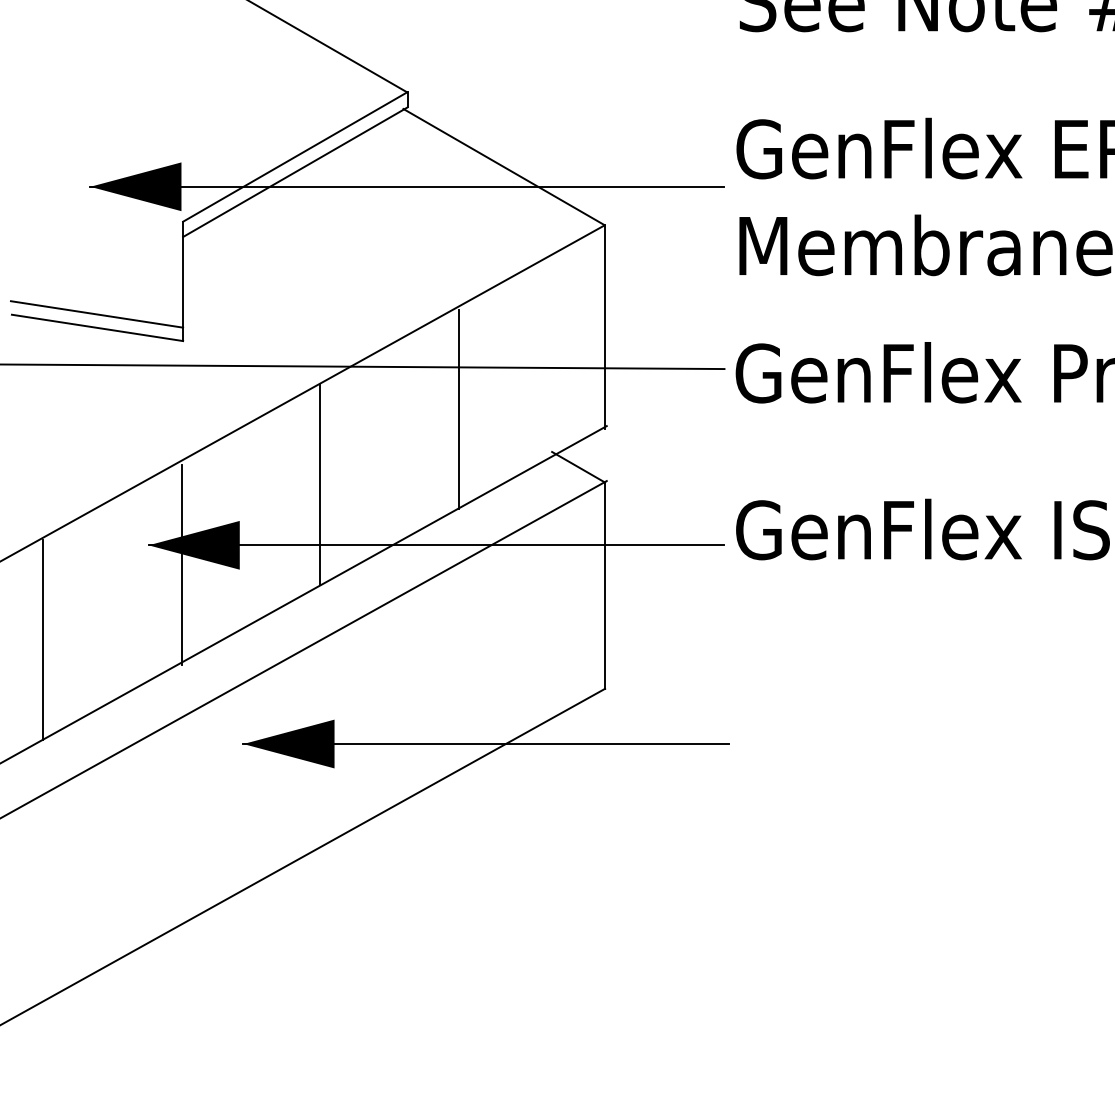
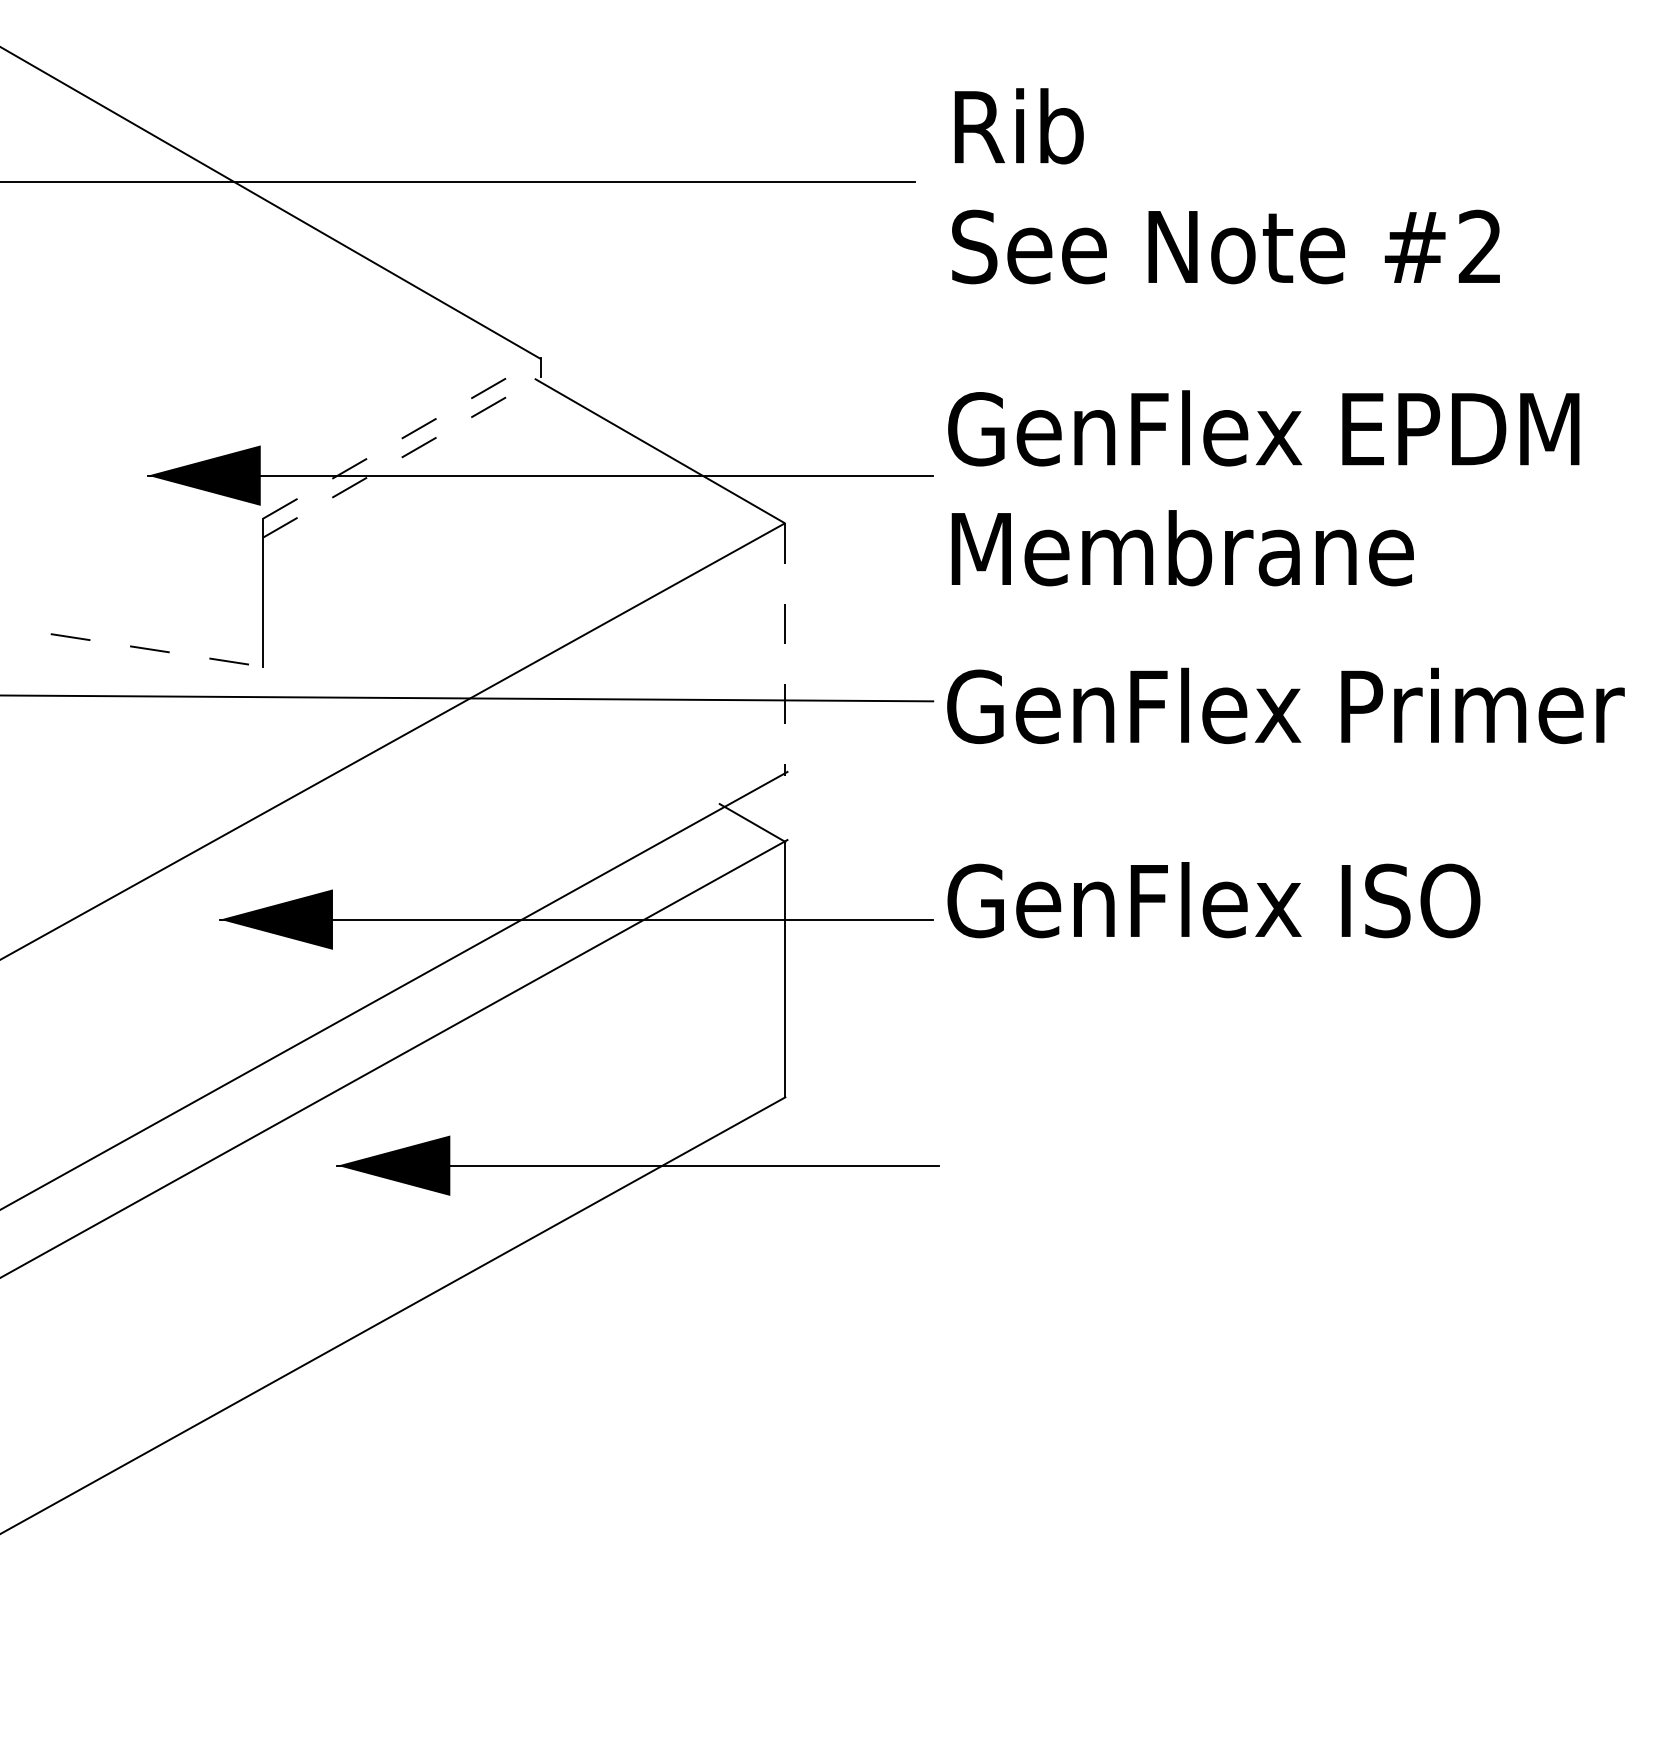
line: (295, 156) -> (401, 438), solid -> dashed
line: (295, 172) -> (402, 457), solid -> dashed
line: (96, 314) -> (155, 633), removed
line: (98, 327) -> (157, 650), solid -> dashed
line: (604, 327) -> (784, 650), solid -> dashed
line: (459, 409) -> (604, 751), removed
line: (320, 484) -> (432, 844), removed
line: (181, 564) -> (260, 943), removed
line: (42, 639) -> (88, 1036), removed

